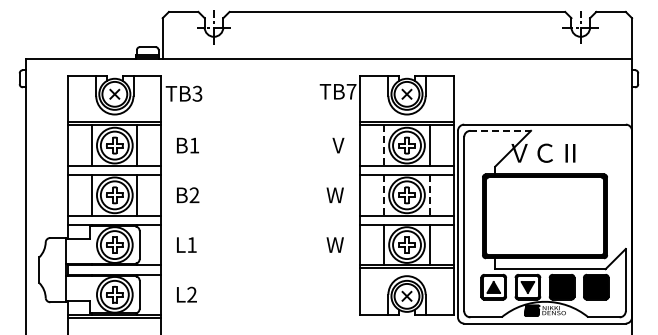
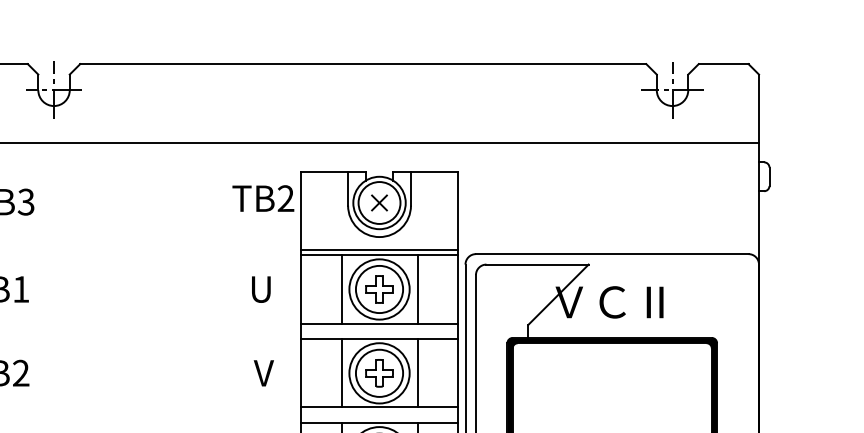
text: (351, 91) -> (285, 198), TB7 -> TB2
line: (501, 130) -> (538, 263), dashed -> solid
text: (337, 145) -> (262, 289), V -> U
line: (384, 146) -> (341, 290), dashed -> solid
text: (335, 195) -> (258, 373), W -> V
line: (384, 195) -> (341, 373), dashed -> solid
line: (429, 195) -> (417, 373), dashed -> solid

